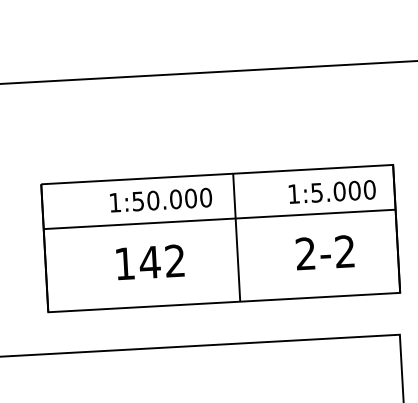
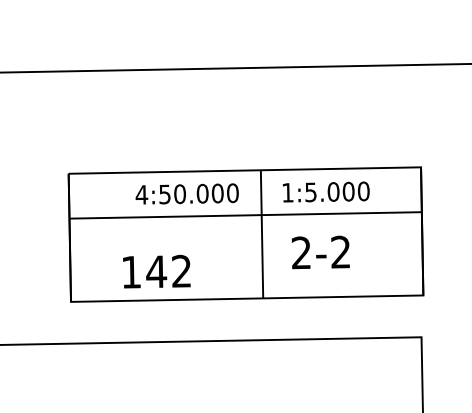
text: (332, 191) -> (326, 191), moved
text: (114, 202) -> (141, 194), 1:50.000 -> 4:50.000
text: (324, 252) -> (320, 252), moved
text: (150, 262) -> (156, 271), moved

